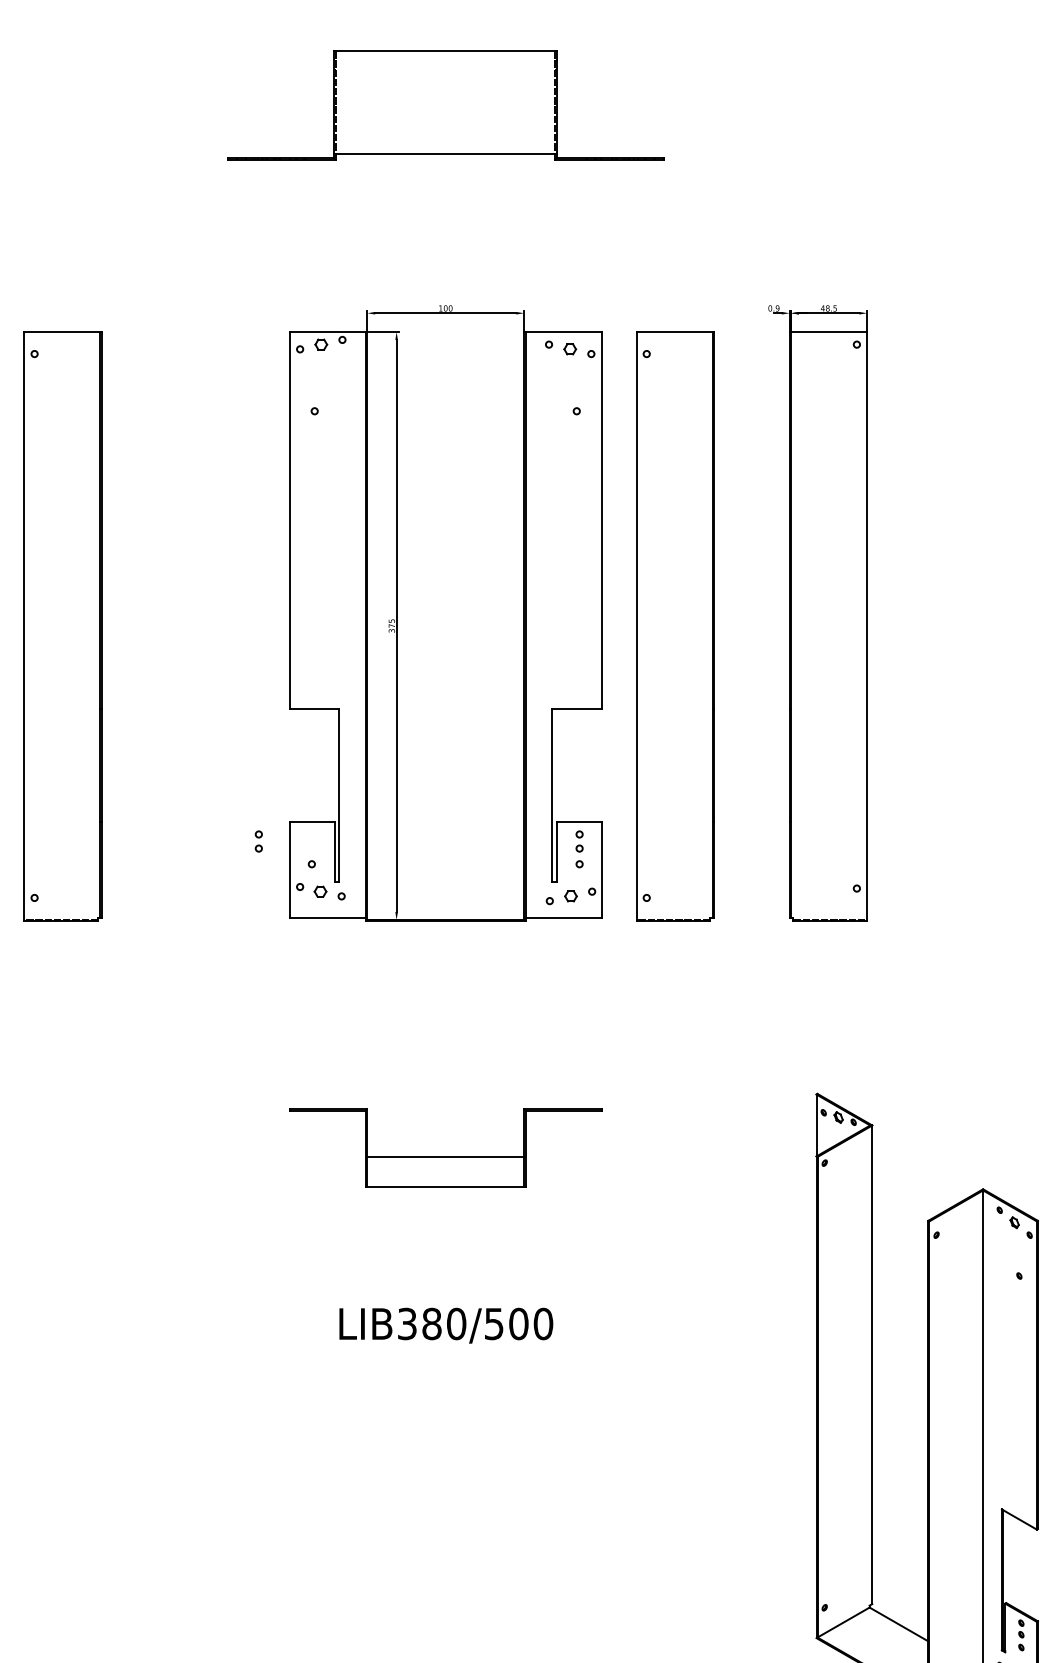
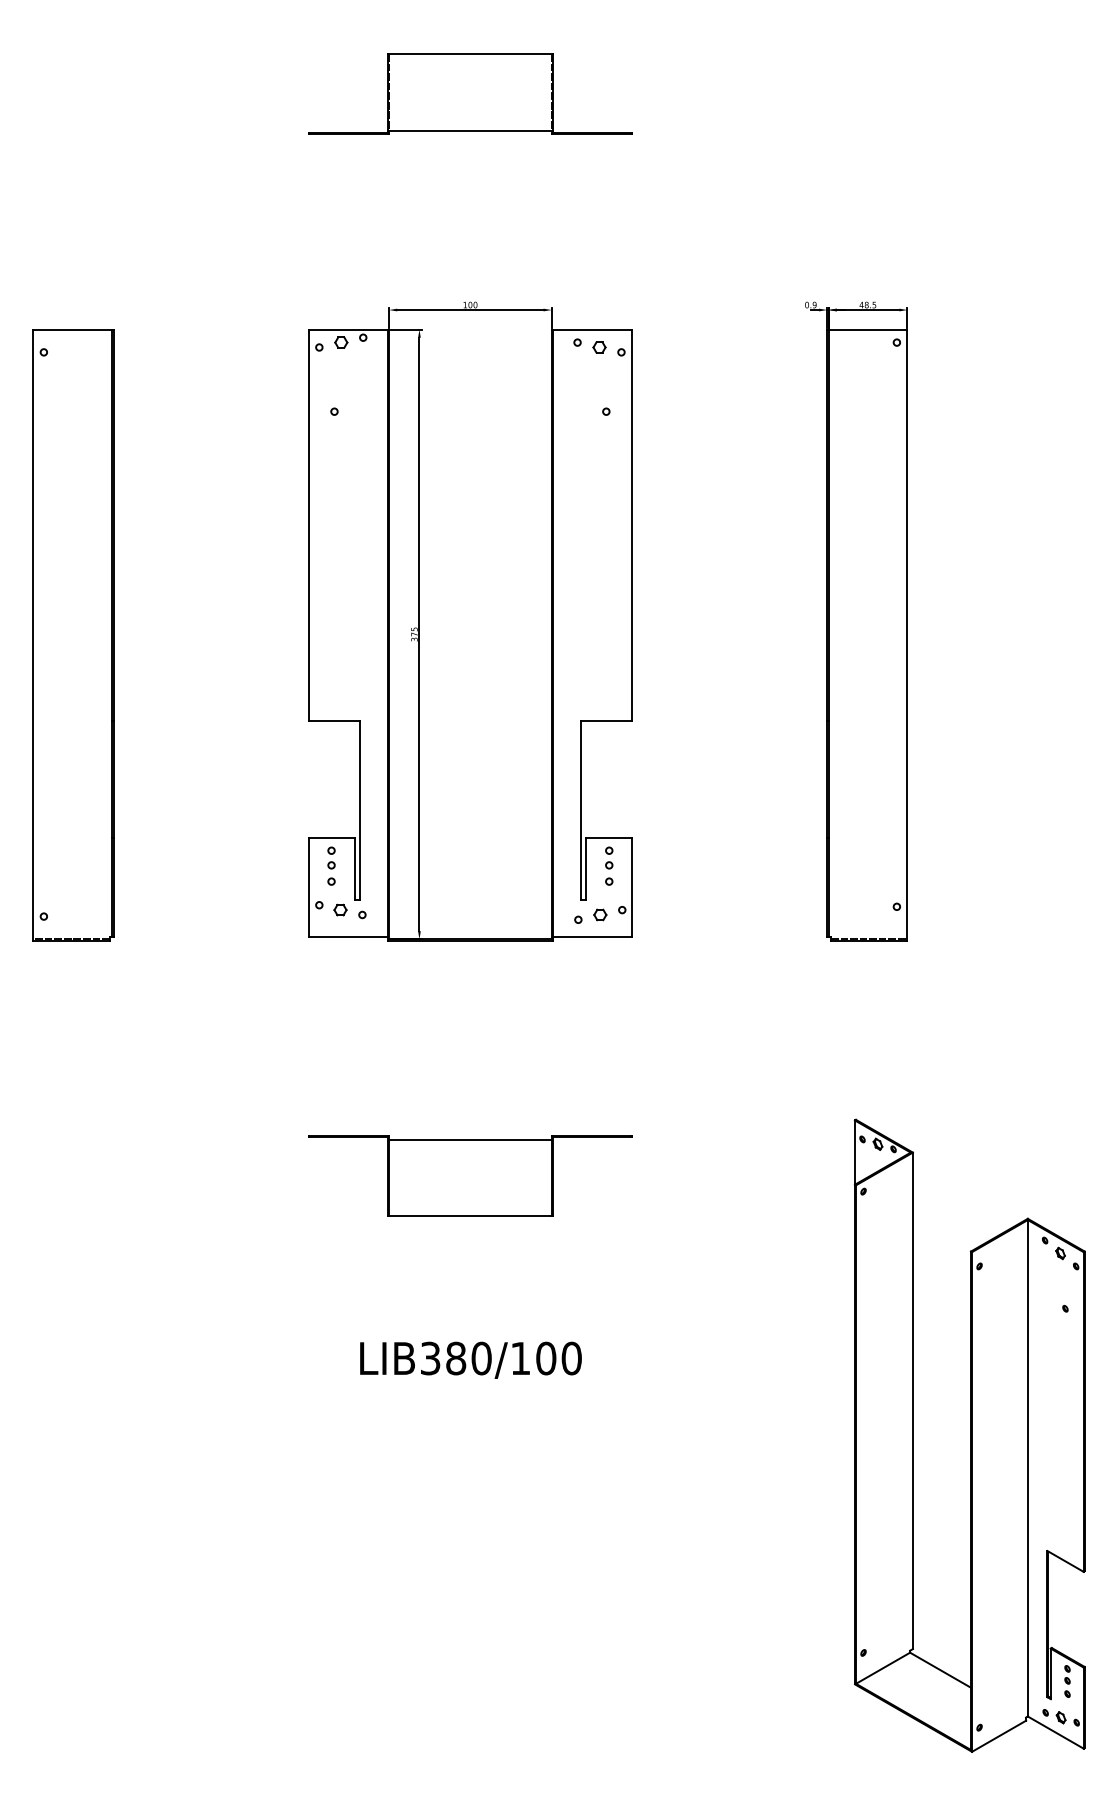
part: (445, 104) -> (470, 93), size x0.71
part: (675, 626) -> (708, 635), removed
part: (258, 840) -> (331, 857), moved
line: (445, 1156) -> (470, 1139), moved
text: (494, 1323) -> (520, 1358), LIB380/500 -> LIB380/100

